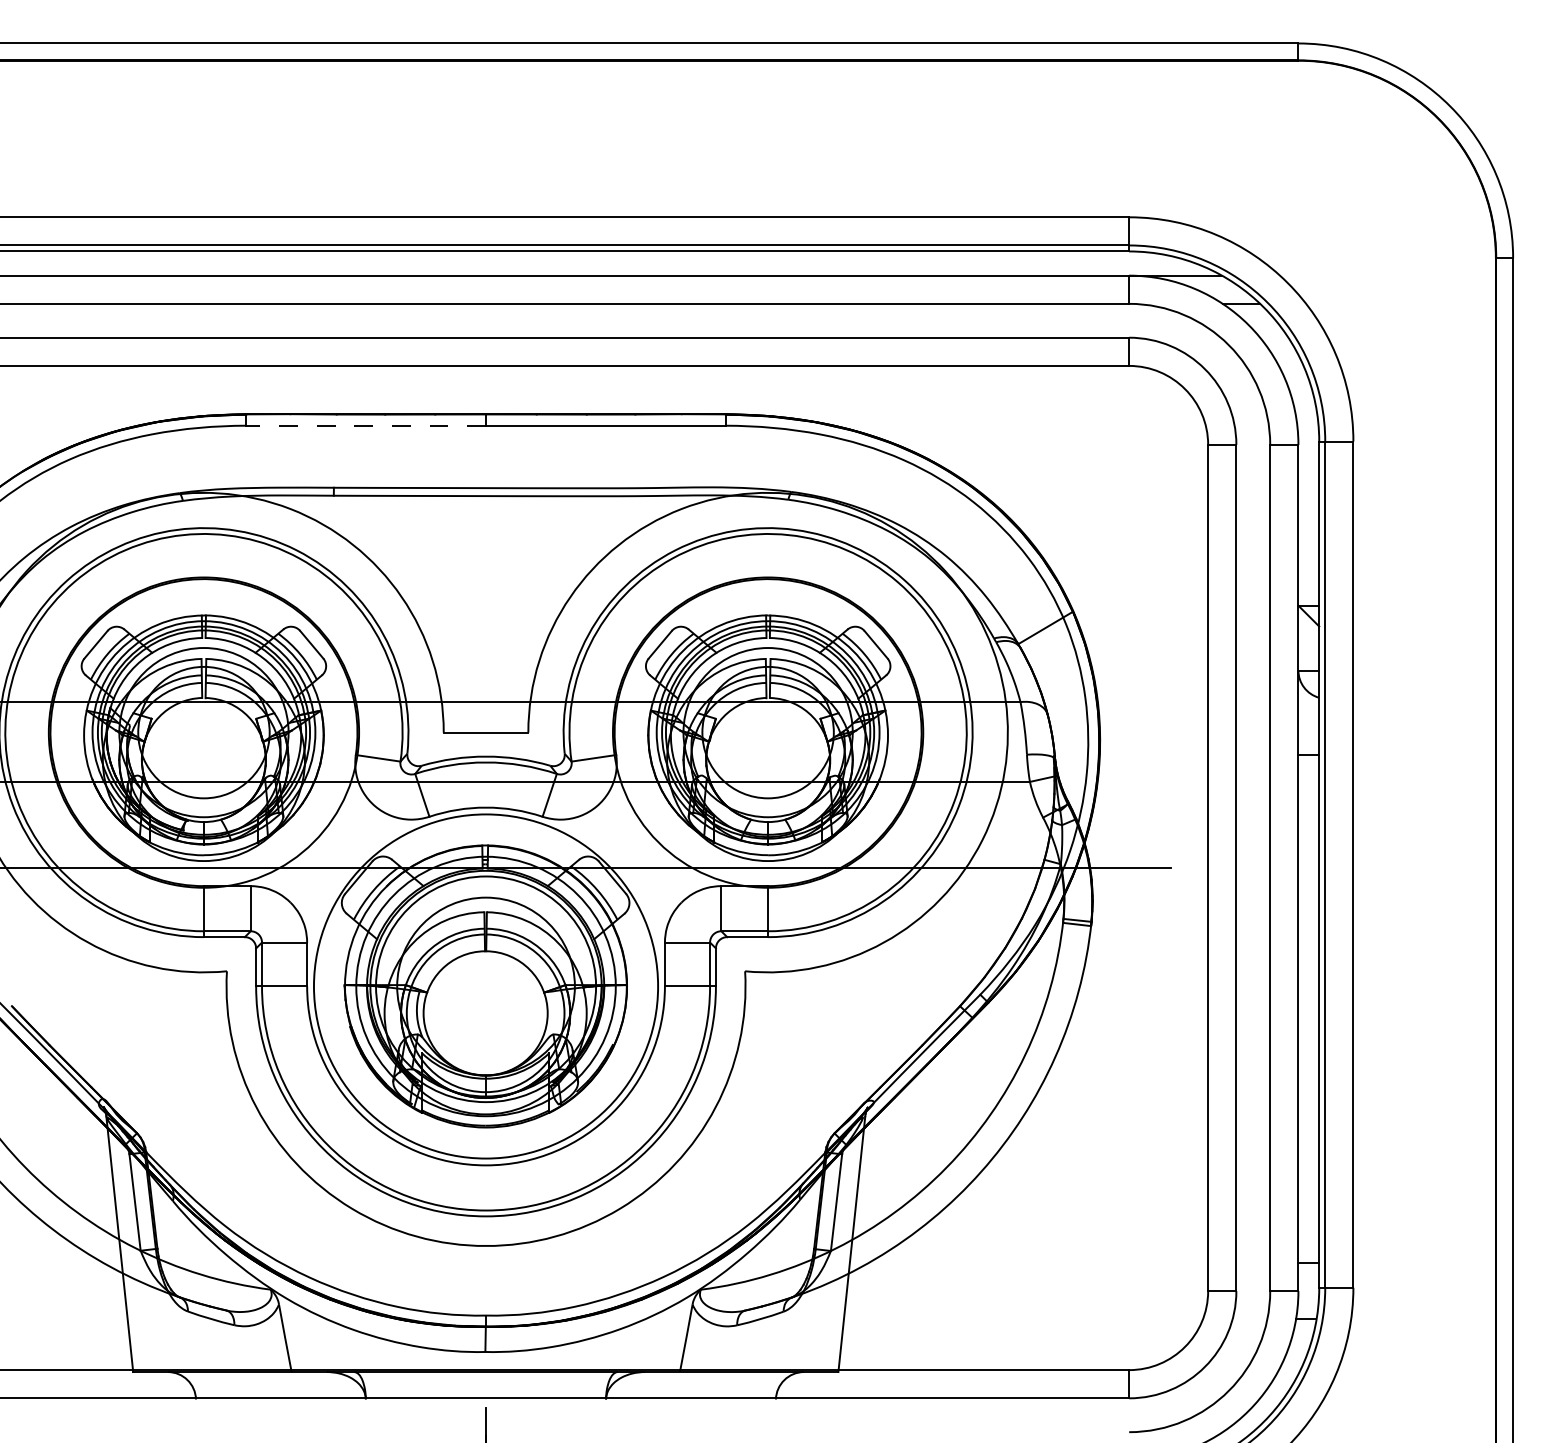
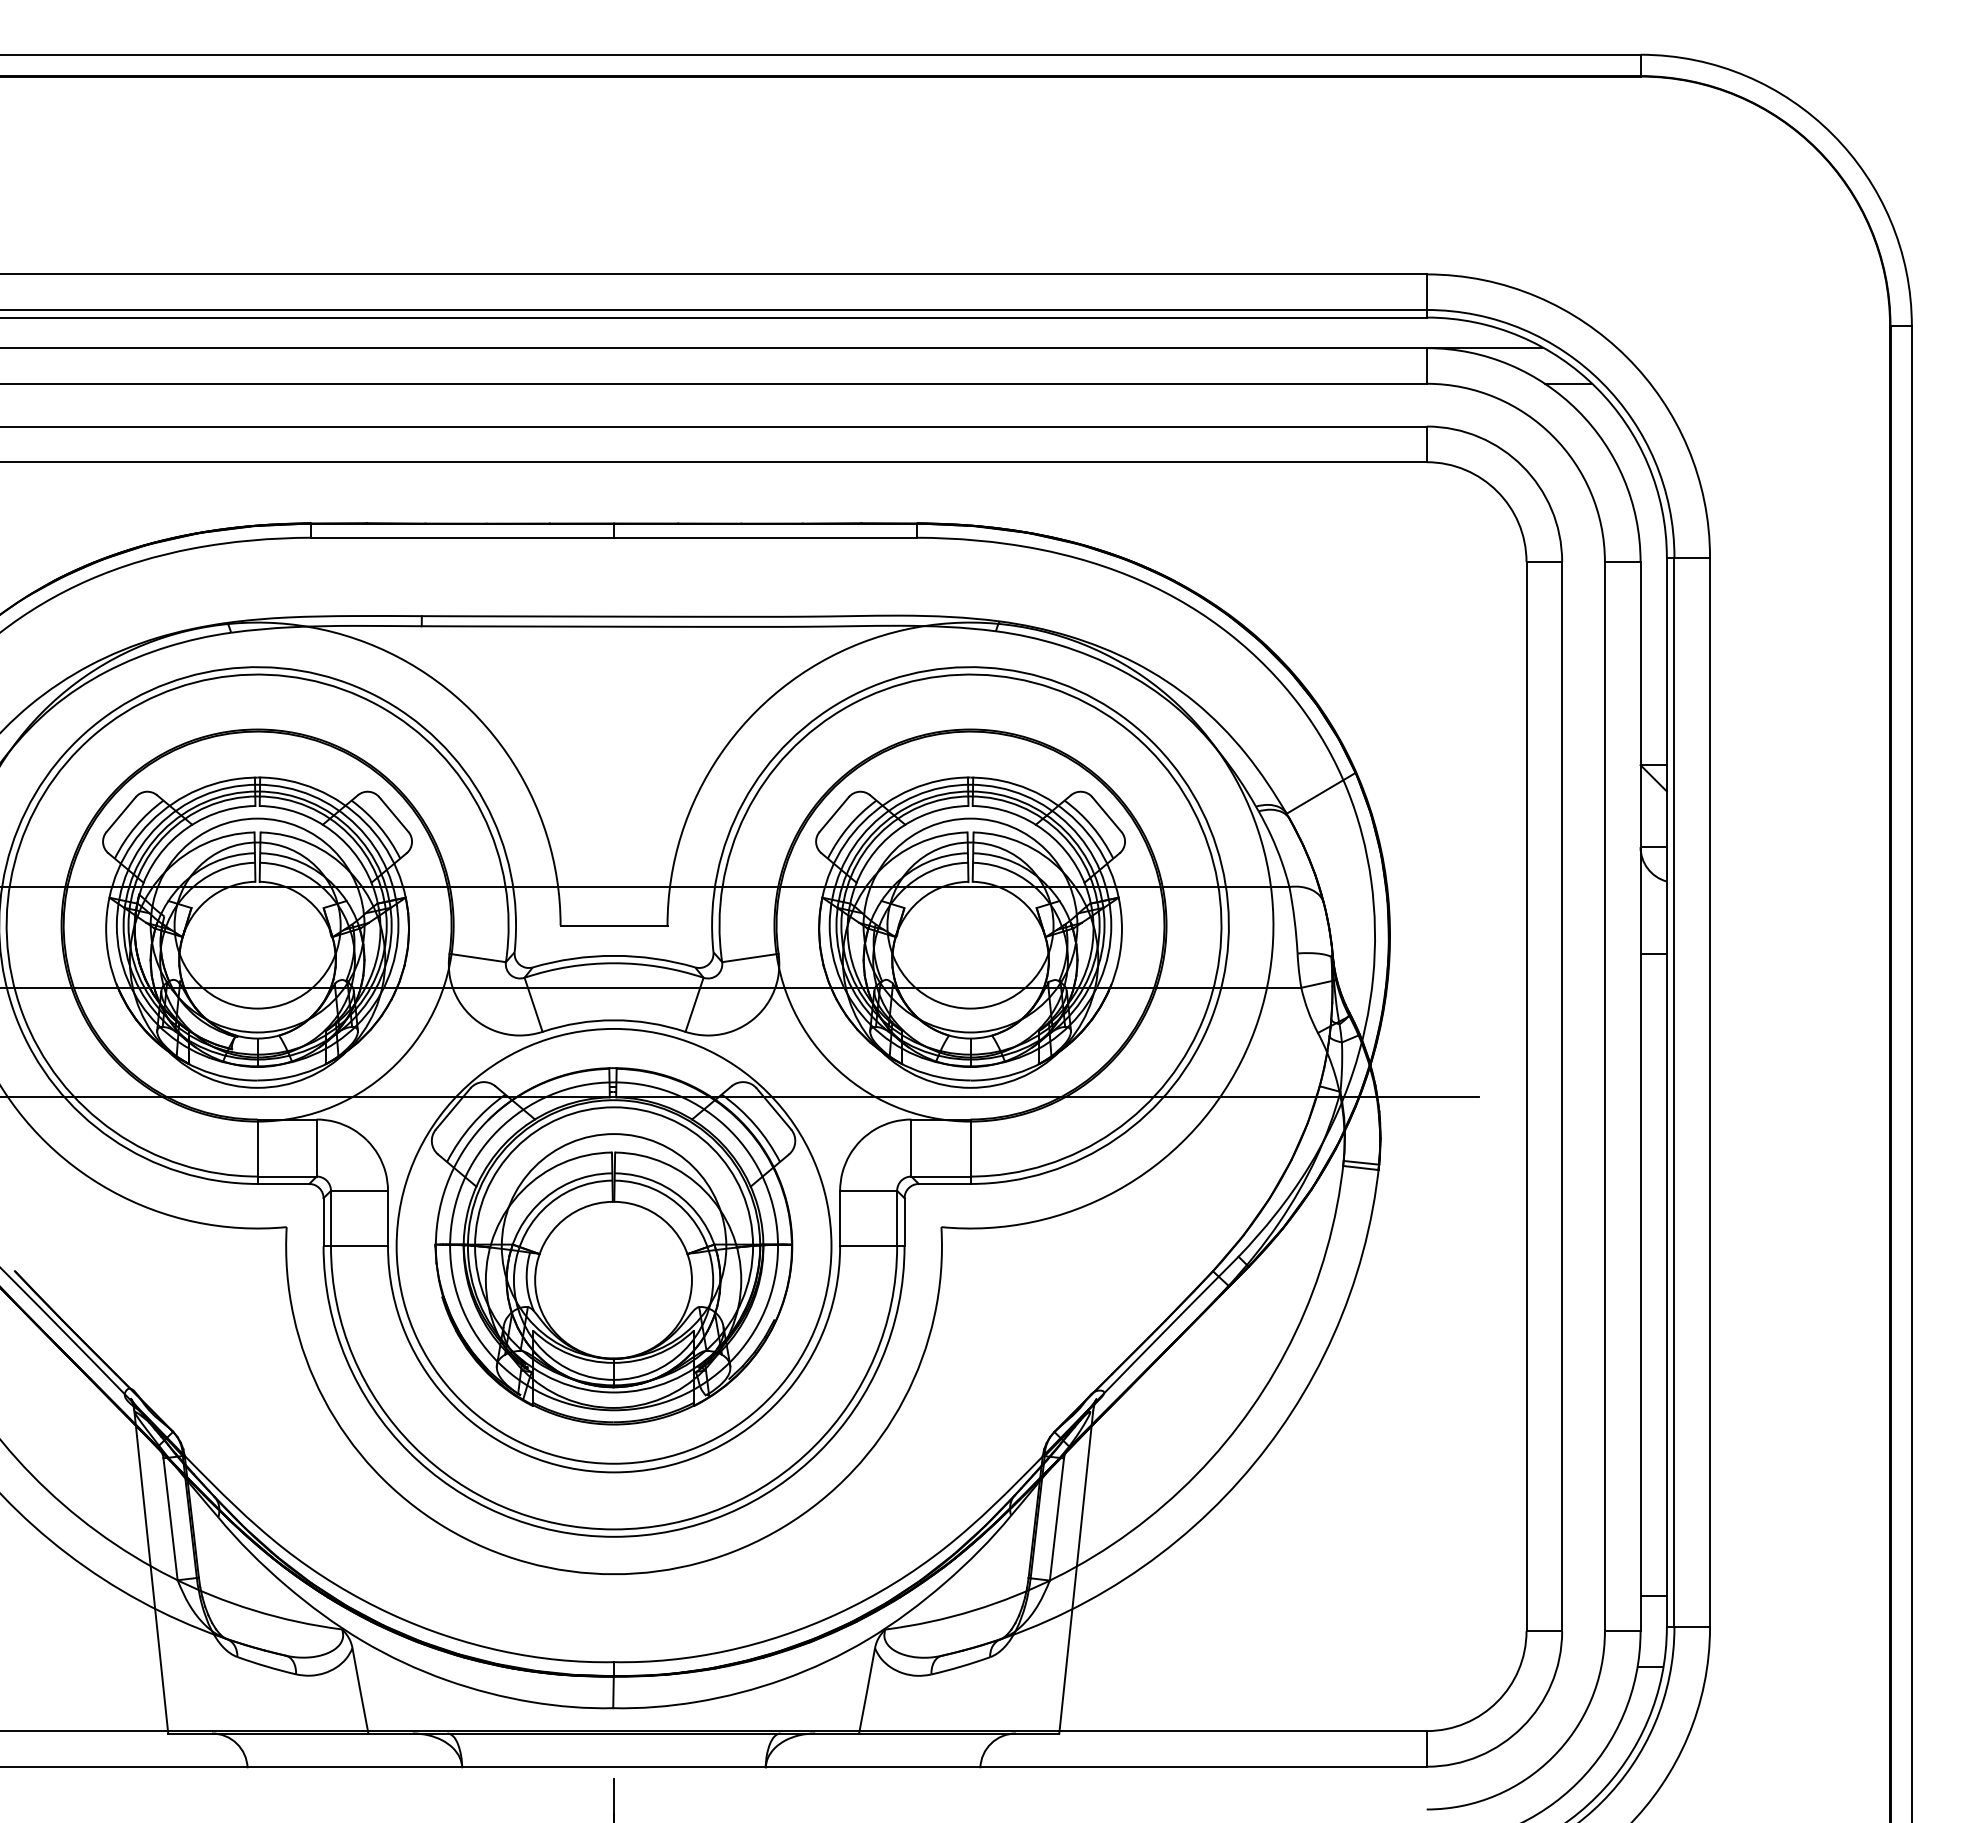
line: (366, 425) -> (462, 537), dashed -> solid

